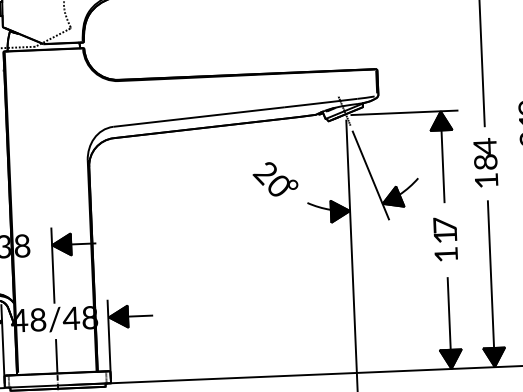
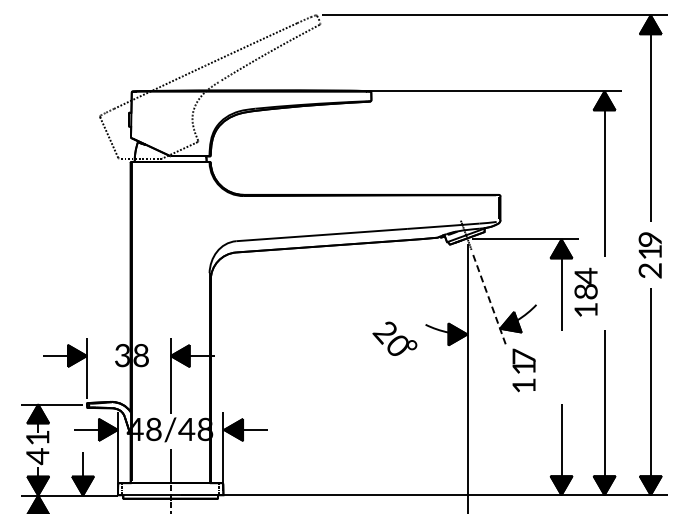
text: (485, 162) -> (585, 291), moved
line: (370, 175) -> (489, 300), solid -> dashed
text: (275, 178) -> (394, 338), moved
text: (445, 239) -> (523, 370), moved

